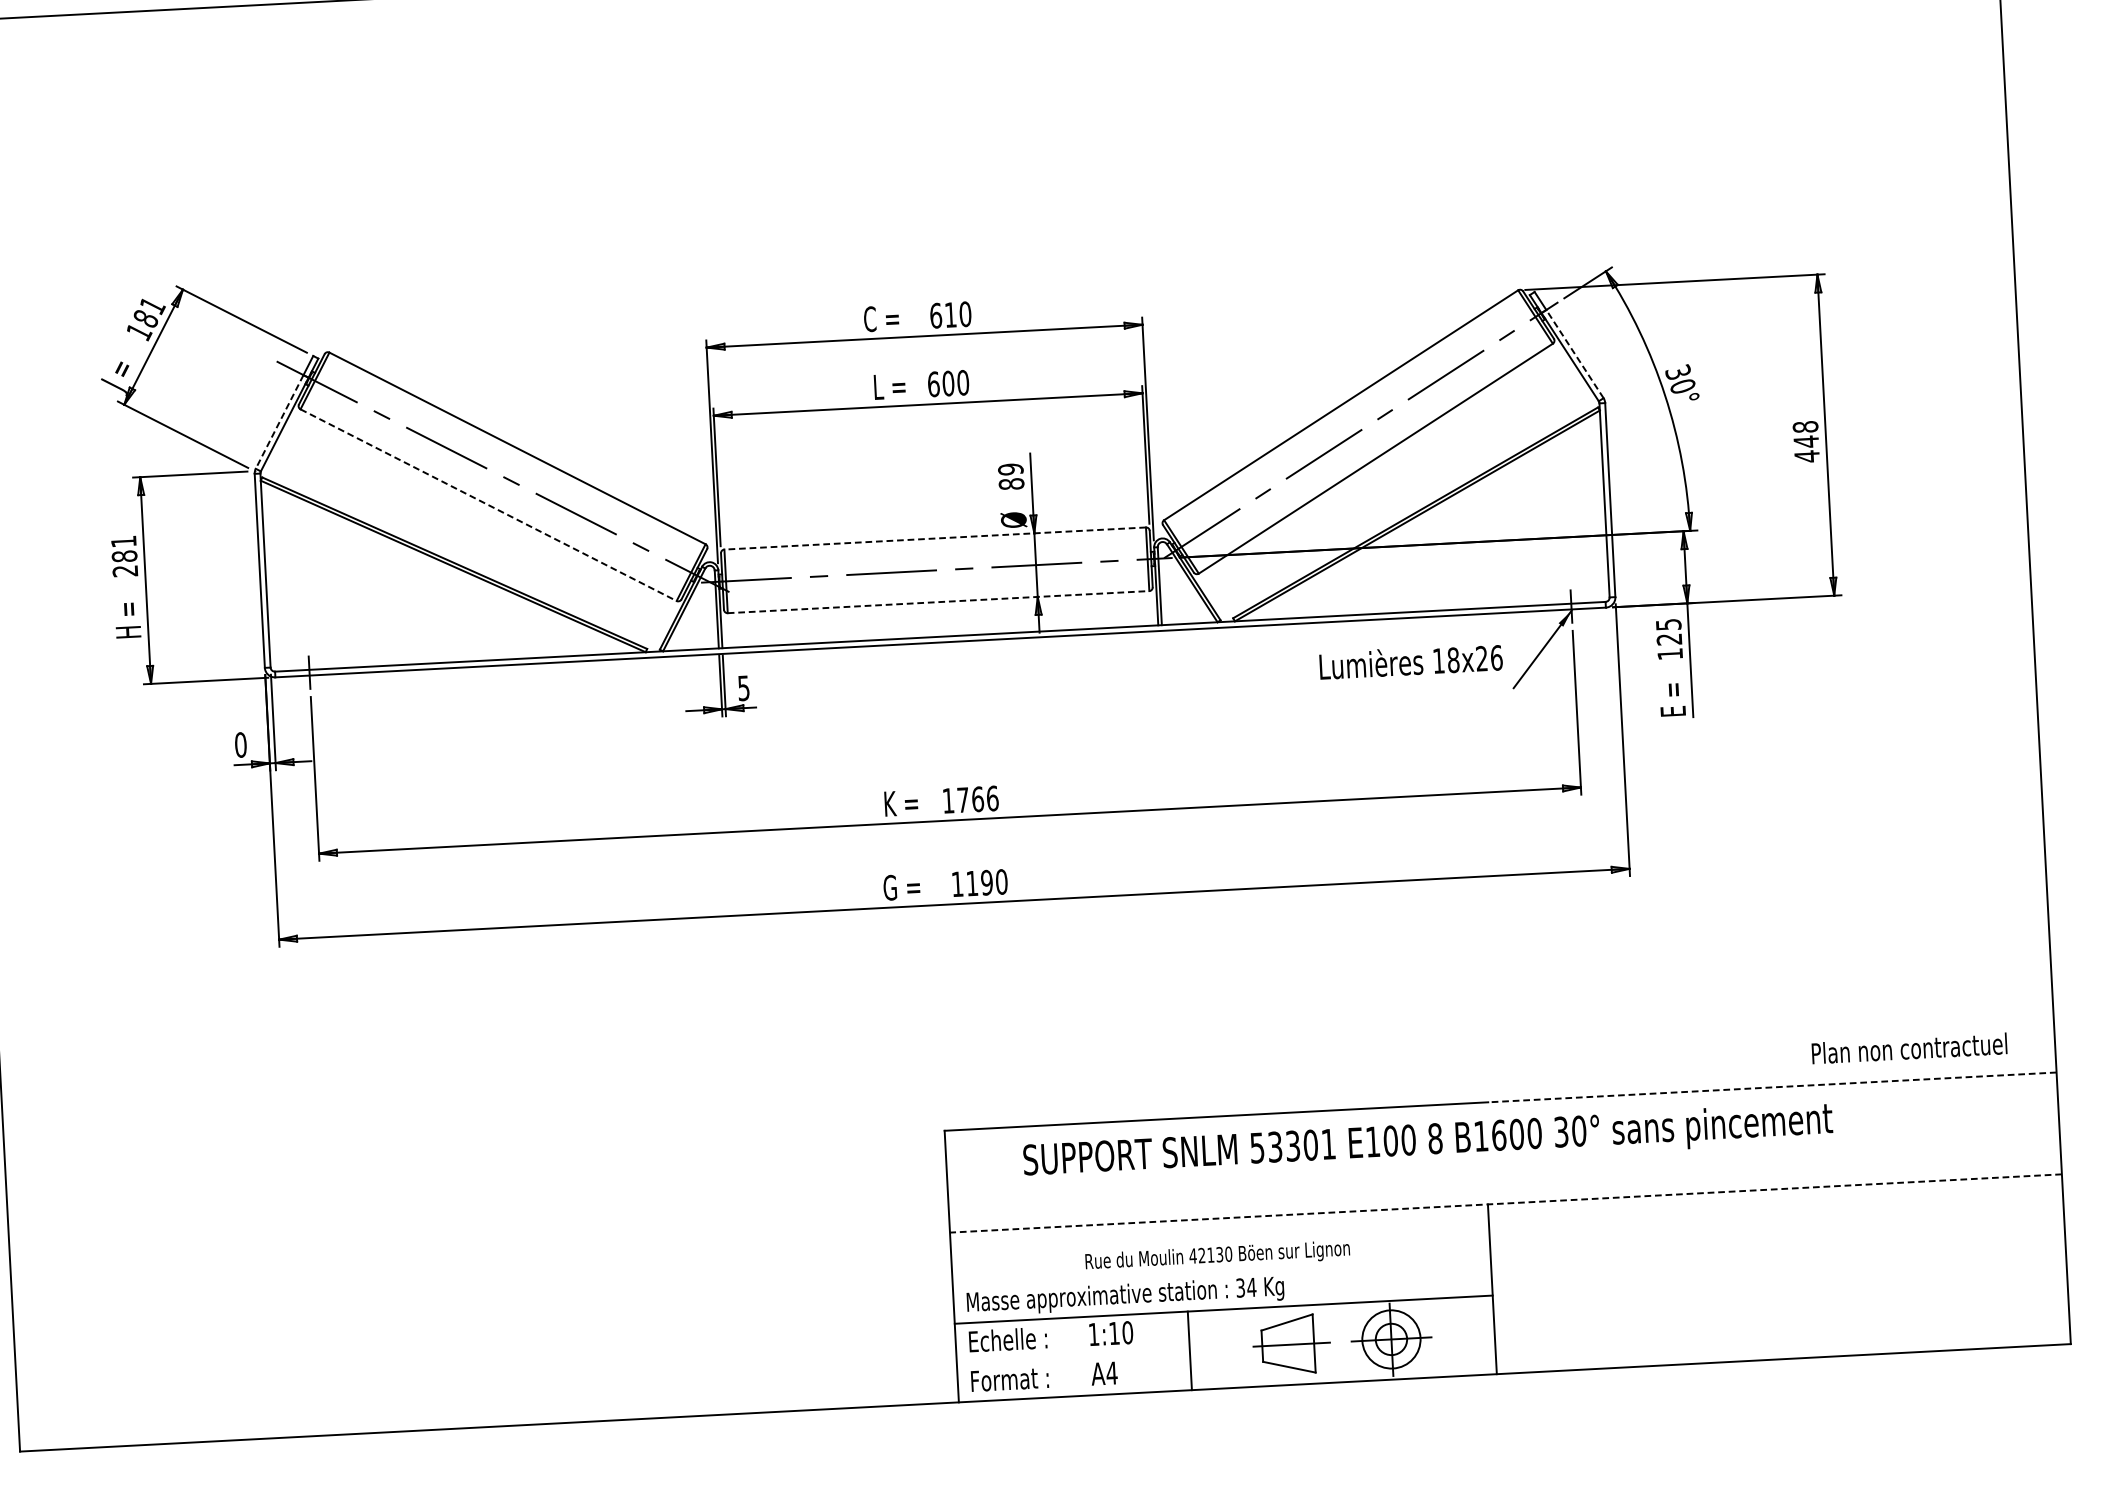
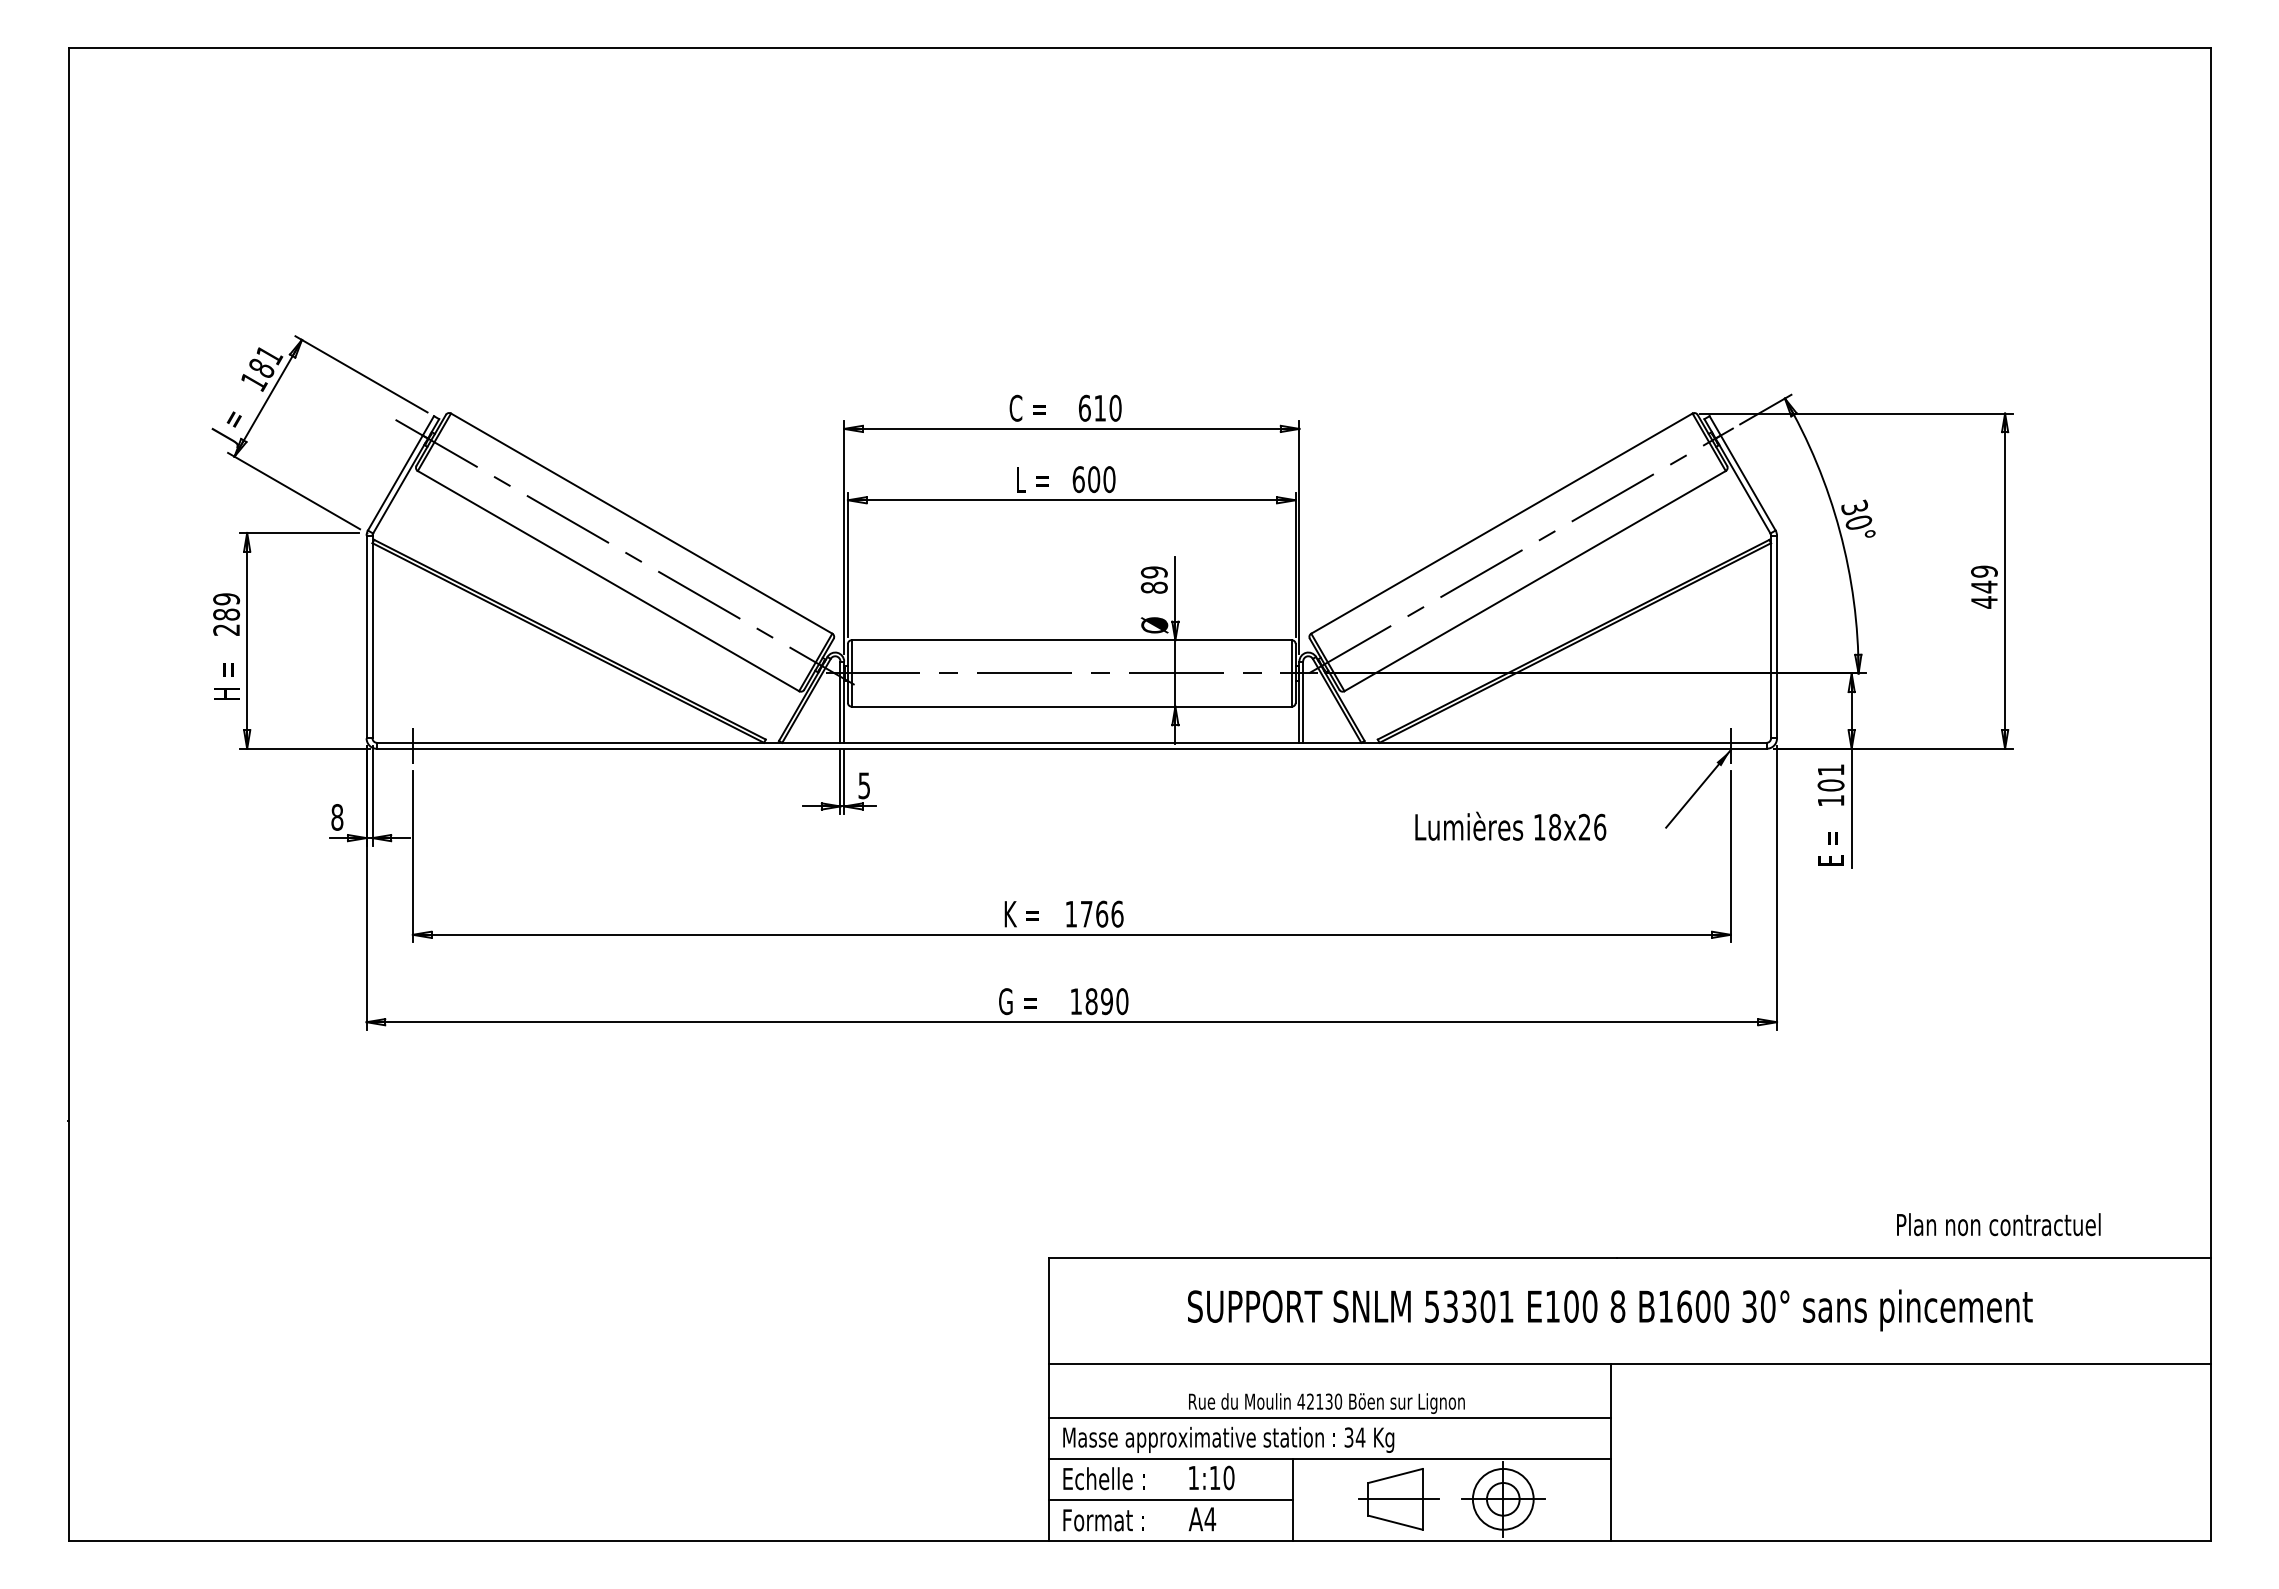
line: (1575, 354) -> (1748, 483), dashed -> solid
line: (279, 422) -> (395, 483), dashed -> solid
text: (1805, 426) -> (1984, 571), 448 -> 449
line: (488, 505) -> (608, 581), dashed -> solid
line: (934, 538) -> (1071, 640), dashed -> solid
text: (123, 541) -> (226, 599), 281 -> 289
line: (939, 601) -> (1072, 706), dashed -> solid
text: (1668, 631) -> (1830, 777), 125 -> 101
text: (1410, 660) -> (1510, 825), moved
text: (241, 745) -> (337, 817), 0 -> 8
text: (972, 883) -> (1091, 1001), 1190 -> 1890
text: (1909, 1048) -> (1998, 1224), moved
line: (1772, 1087) -> (1913, 1257), dashed -> solid
text: (1428, 1142) -> (1610, 1310), moved
line: (1505, 1203) -> (1629, 1363), dashed -> solid
line: (1221, 1270) -> (1330, 1418), added
line: (1072, 1357) -> (1170, 1500), added

